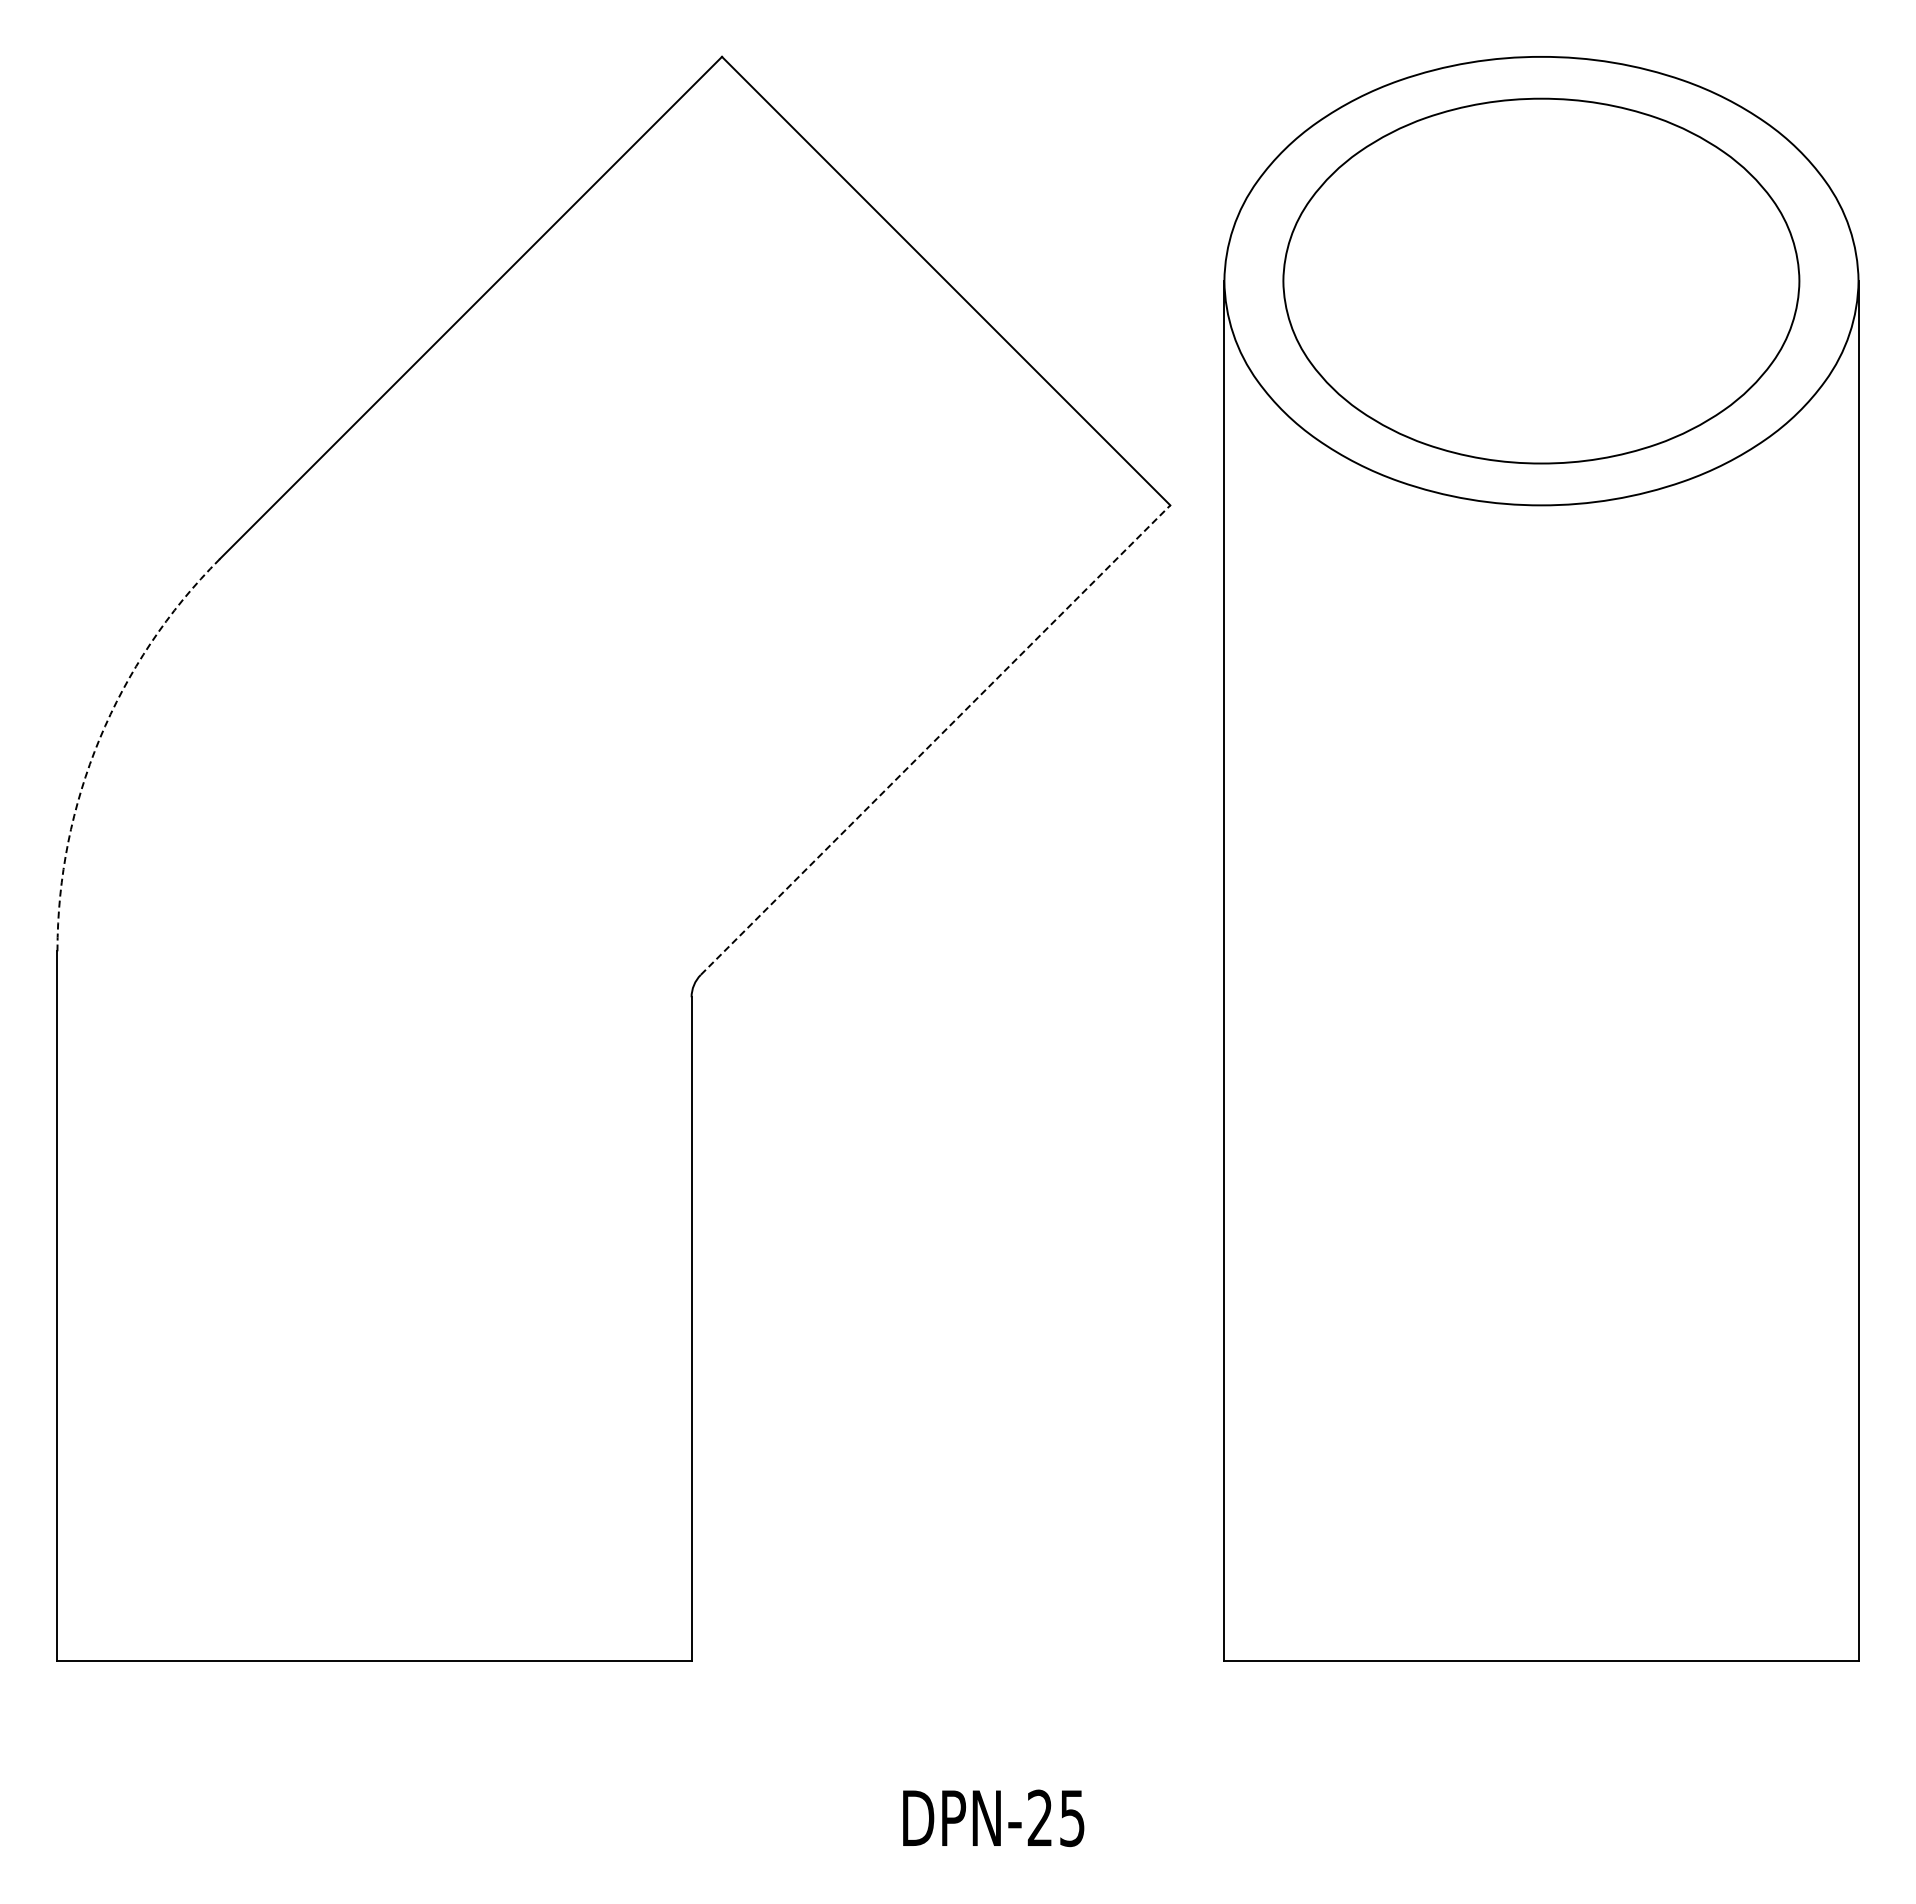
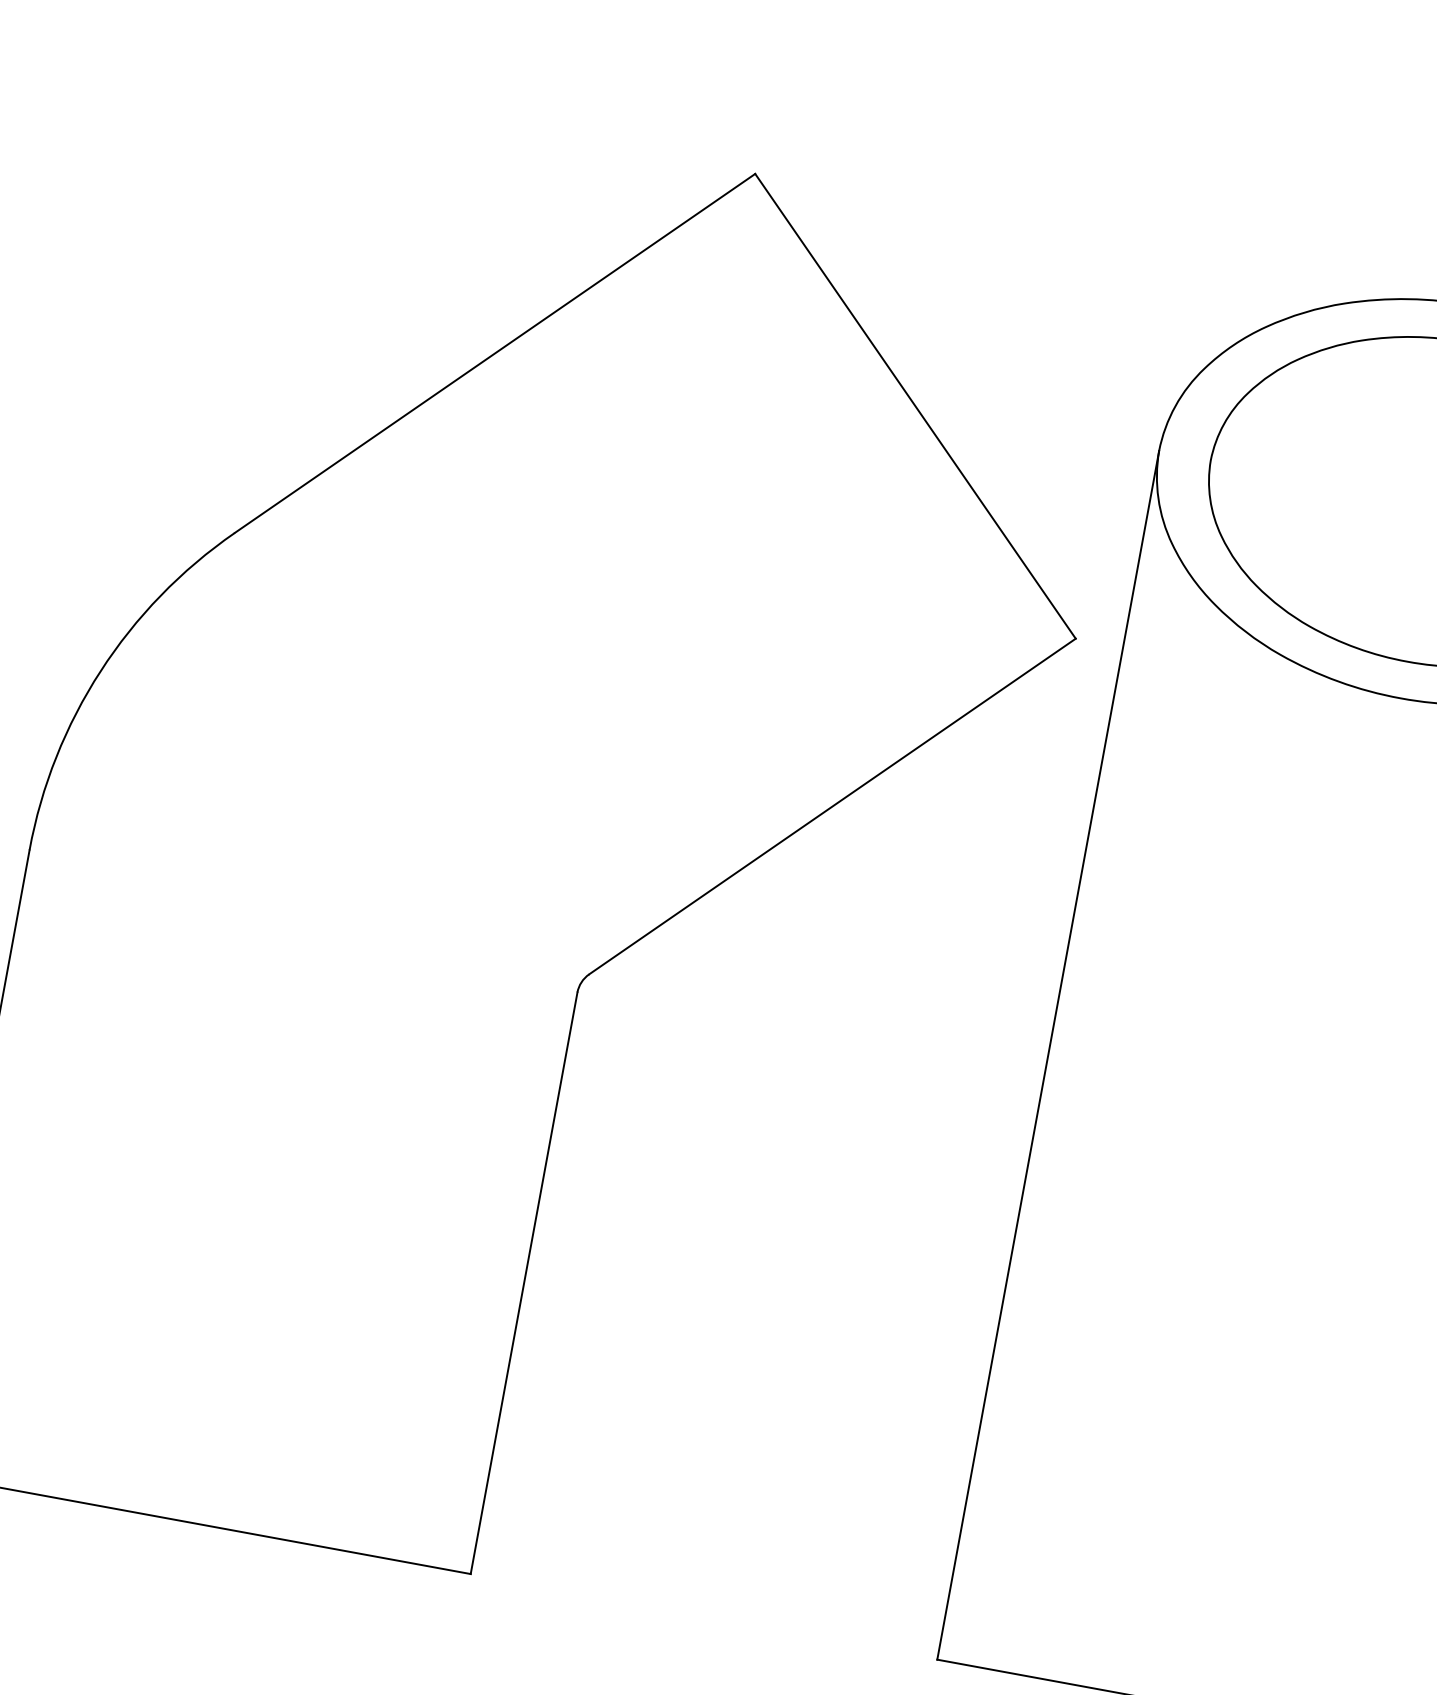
arc: (99, 738) -> (100, 670), dashed -> solid
line: (935, 740) -> (832, 806), dashed -> solid

